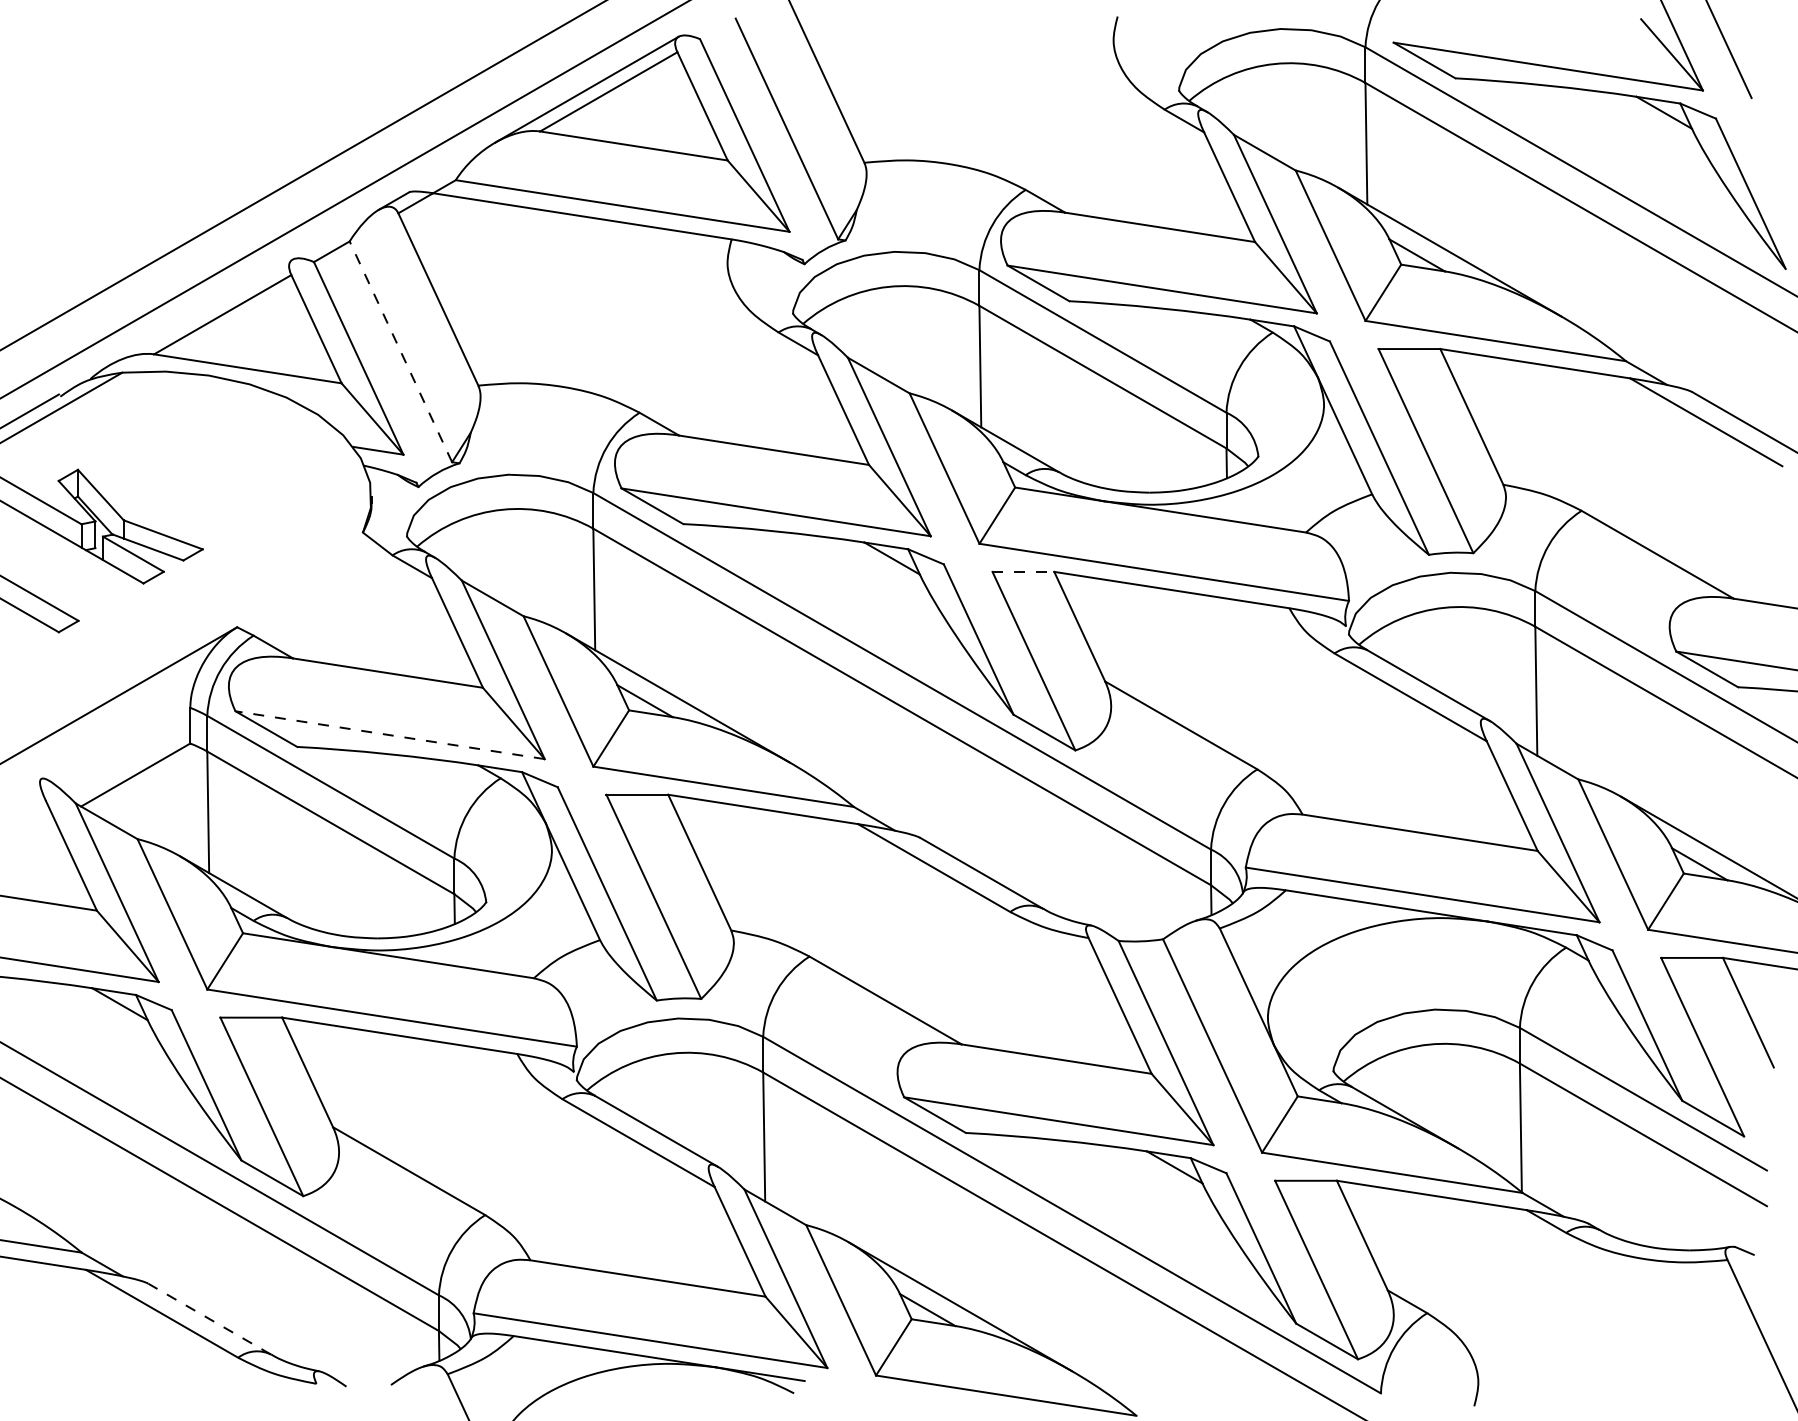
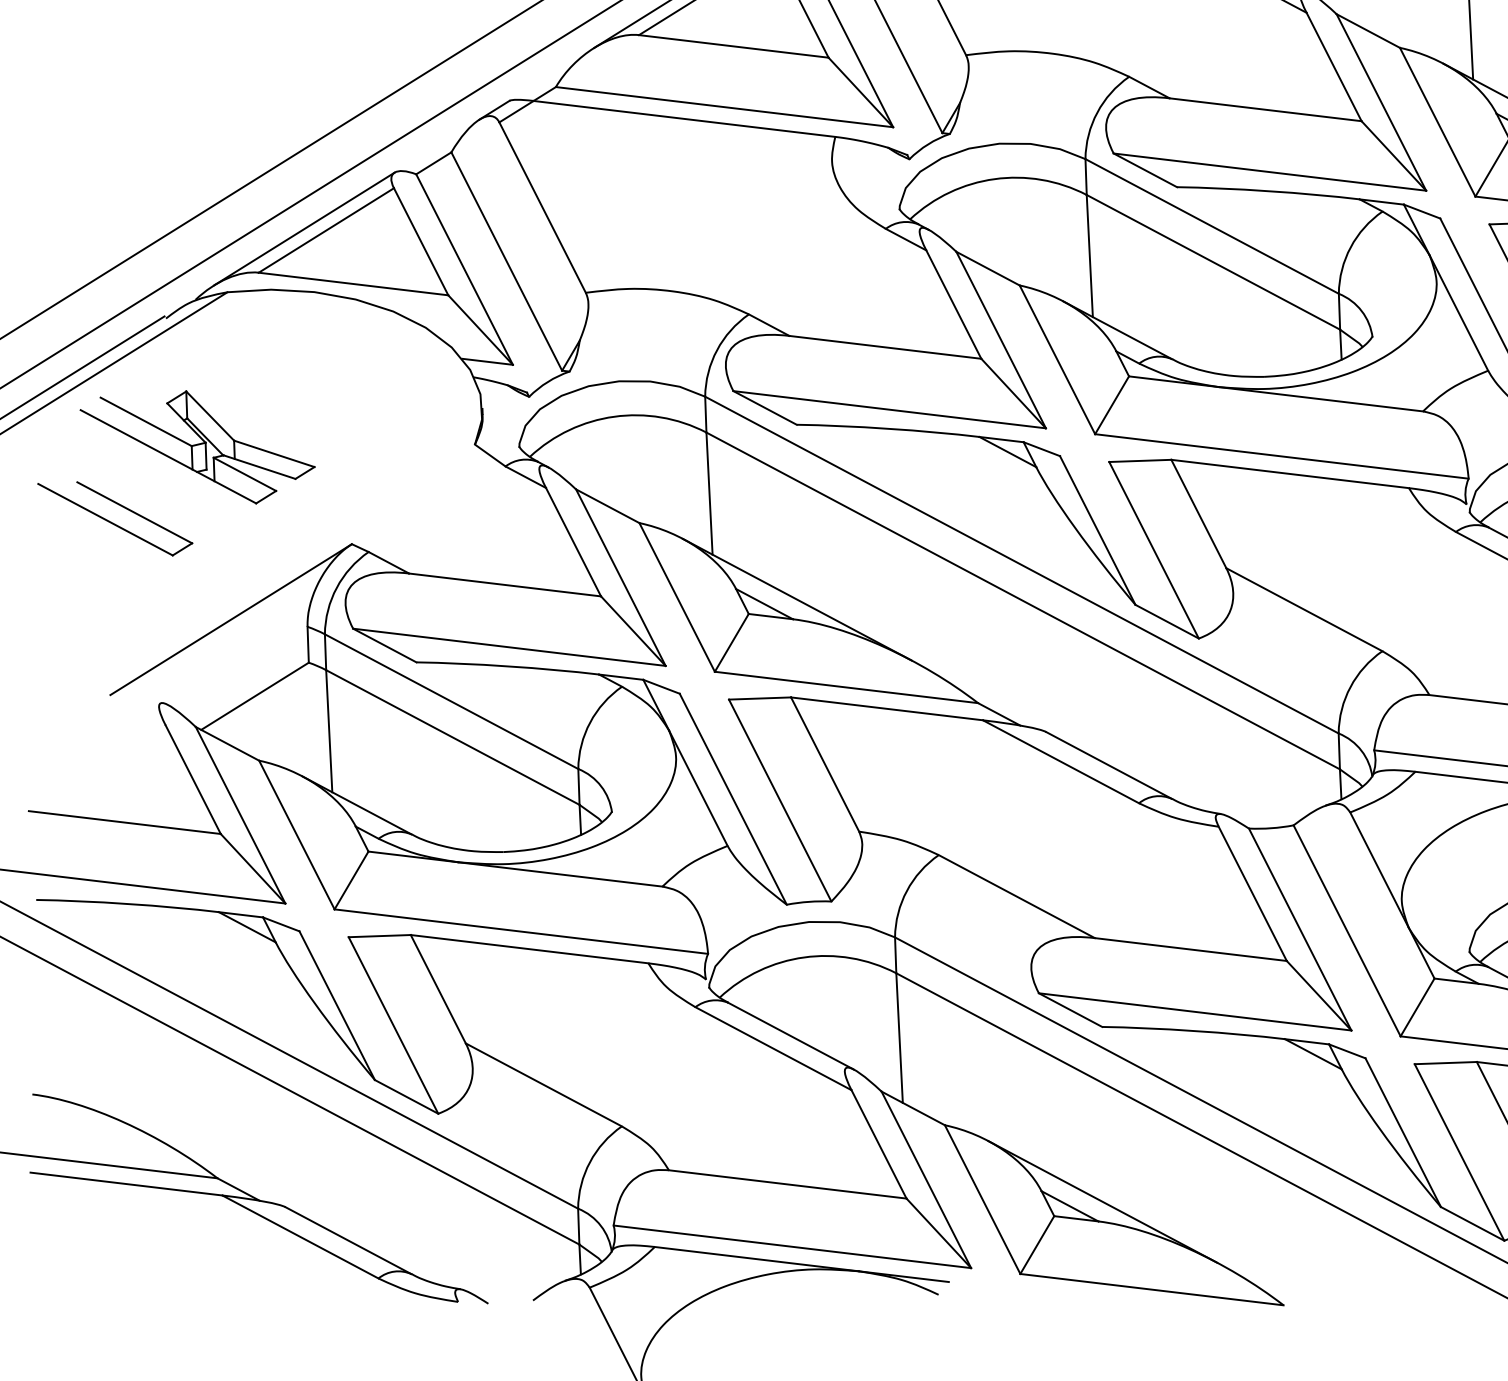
line: (200, 312) -> (303, 229), added
line: (400, 351) -> (506, 261), dashed -> solid
line: (1023, 571) -> (1140, 460), dashed -> solid
line: (389, 735) -> (508, 647), dashed -> solid
line: (209, 1319) -> (348, 1241), dashed -> solid

